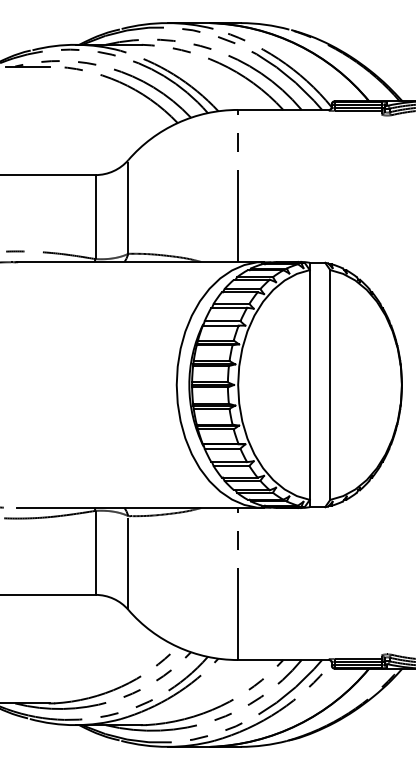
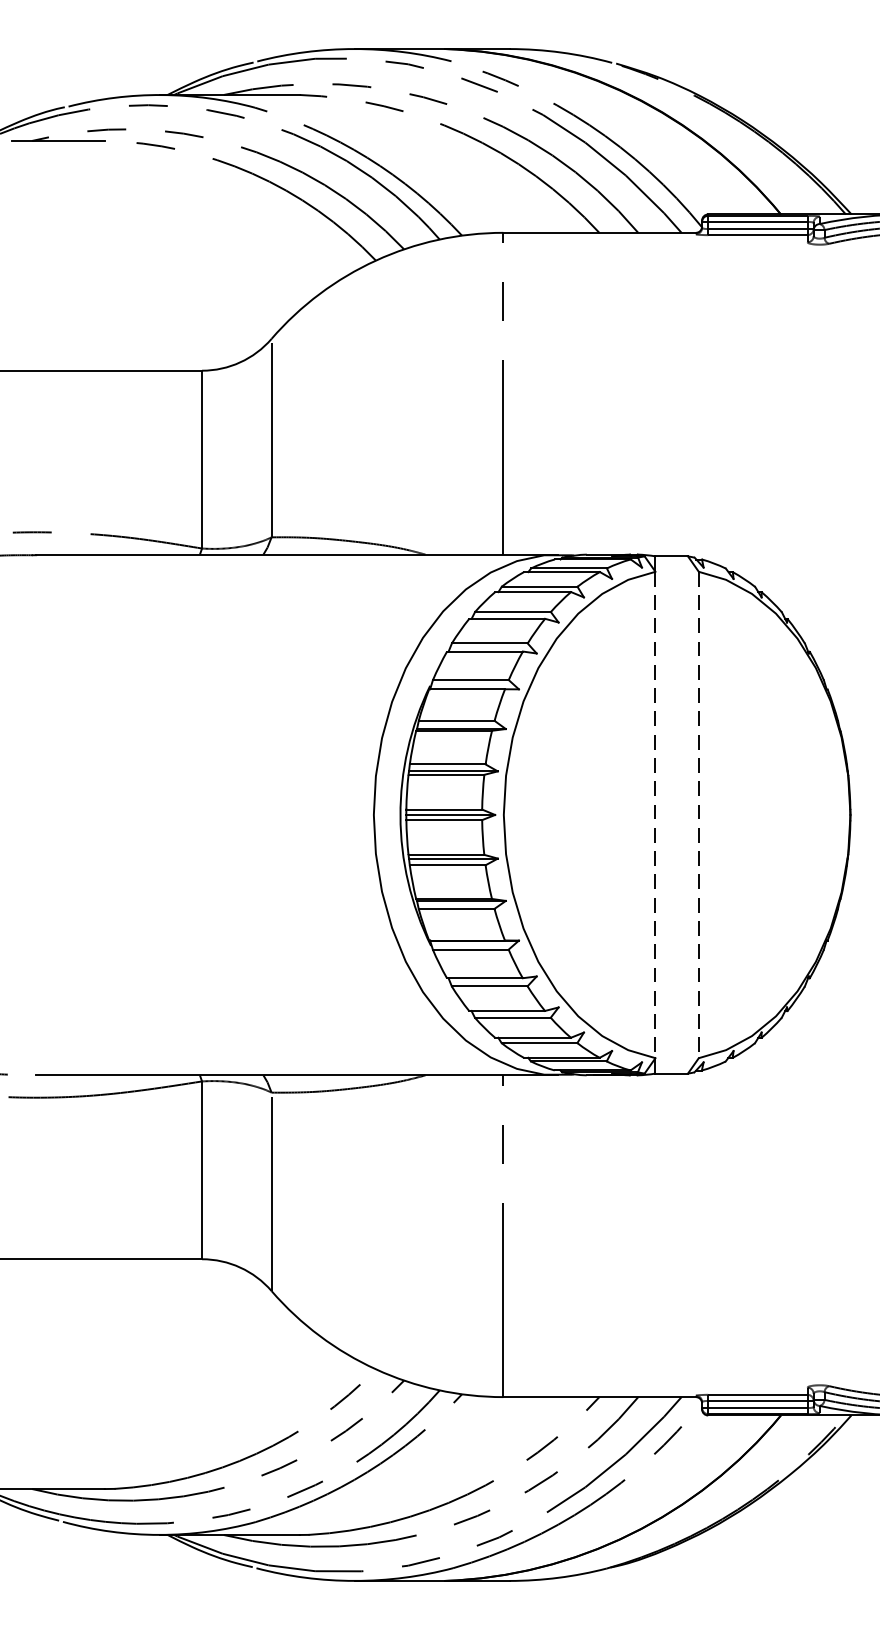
line: (309, 385) -> (654, 816), solid -> dashed
line: (330, 385) -> (699, 816), solid -> dashed

